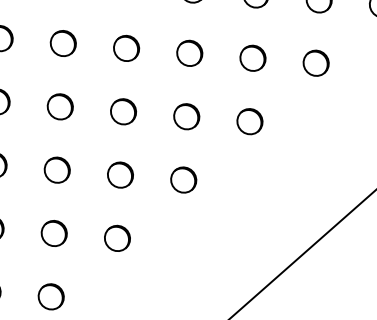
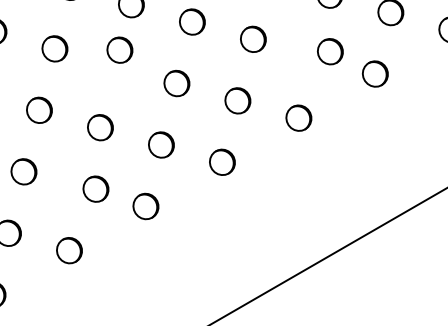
part: (253, 58) -> (330, 51), moved
part: (59, 106) -> (119, 49), moved
part: (53, 232) -> (95, 188), moved

